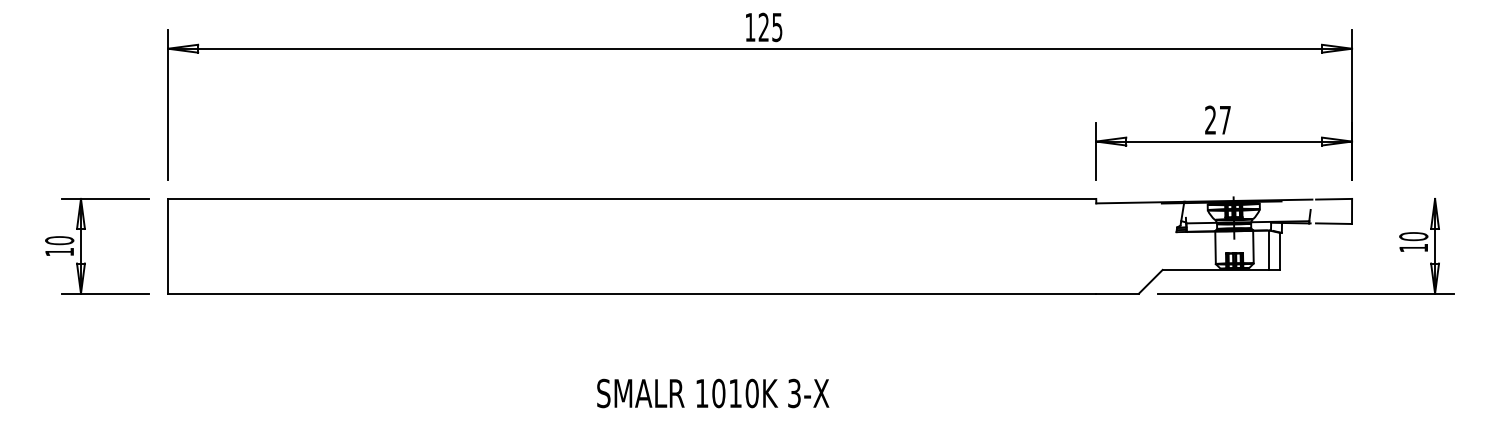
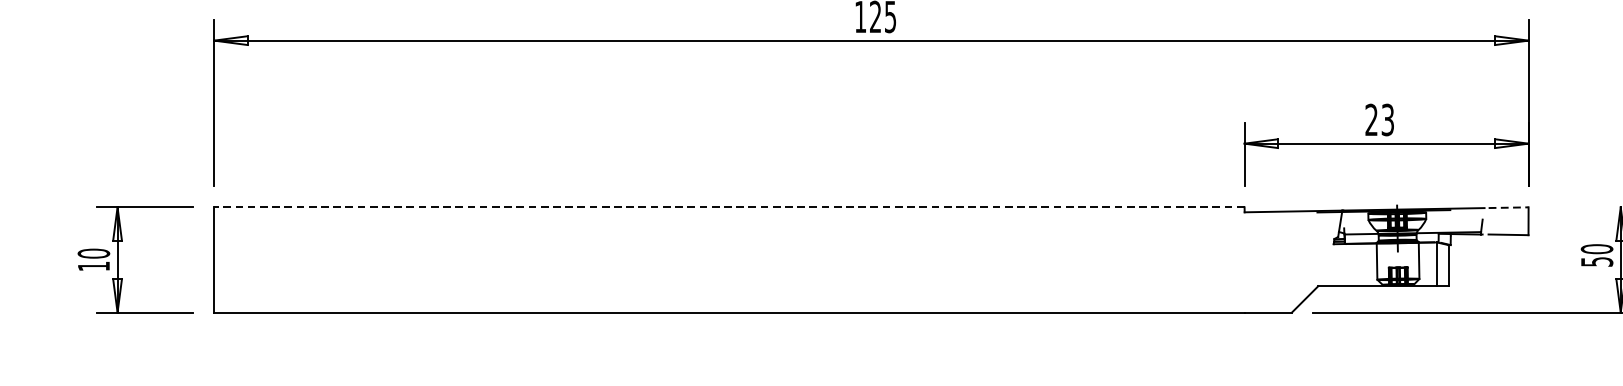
text: (1224, 119) -> (1386, 119), 27 -> 23
line: (631, 198) -> (728, 206), solid -> dashed
line: (1334, 199) -> (1509, 207), solid -> dashed
text: (1413, 248) -> (1596, 262), 10 -> 50

